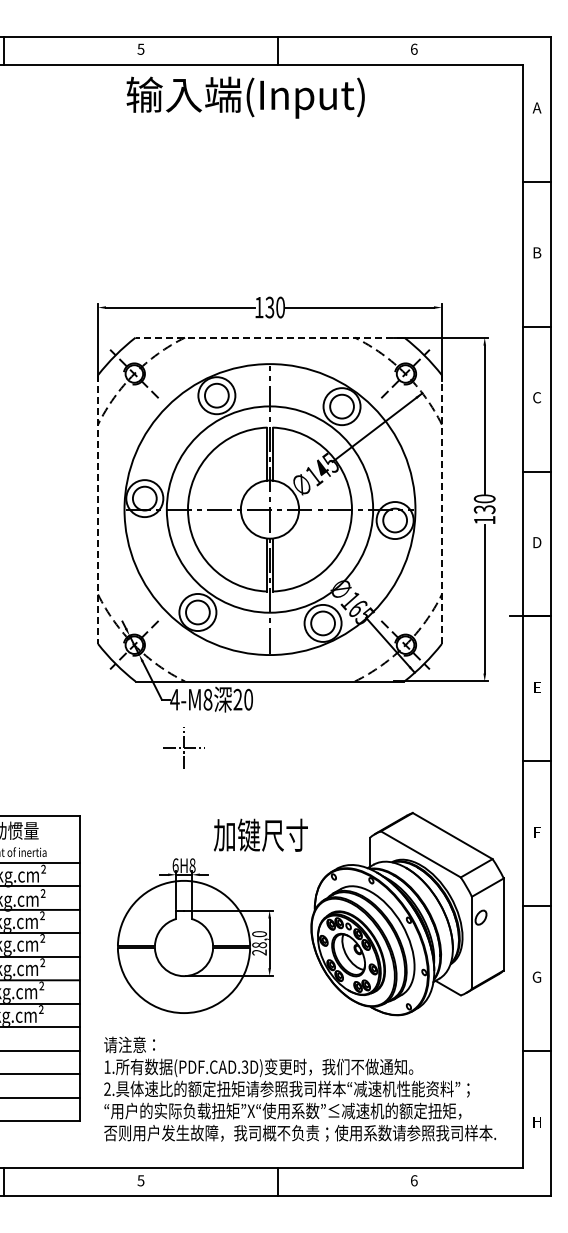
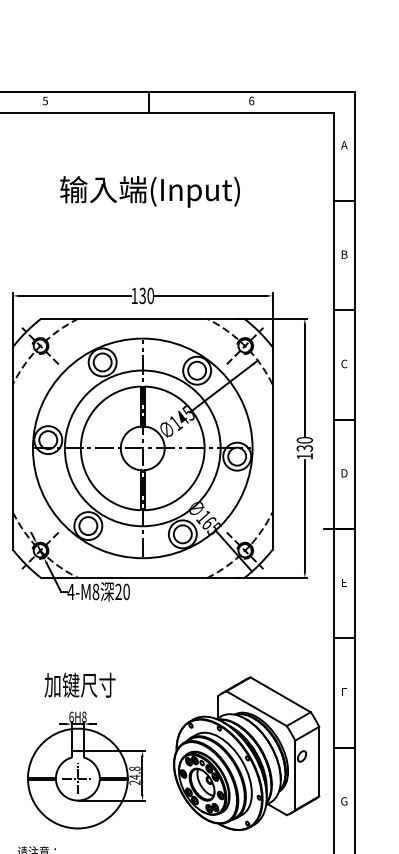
text: (245, 97) -> (149, 191), moved
line: (269, 337) -> (142, 318), dashed -> solid
line: (441, 509) -> (272, 448), dashed -> solid
line: (98, 510) -> (13, 449), dashed -> solid
part: (183, 747) -> (77, 778), moved
text: (260, 834) -> (79, 684), moved
text: (259, 939) -> (134, 772), 28,0 -> 24,8

